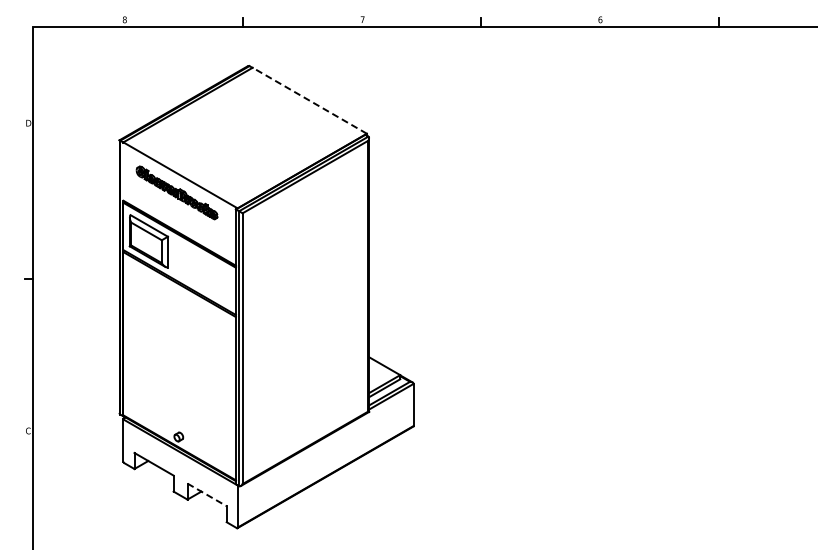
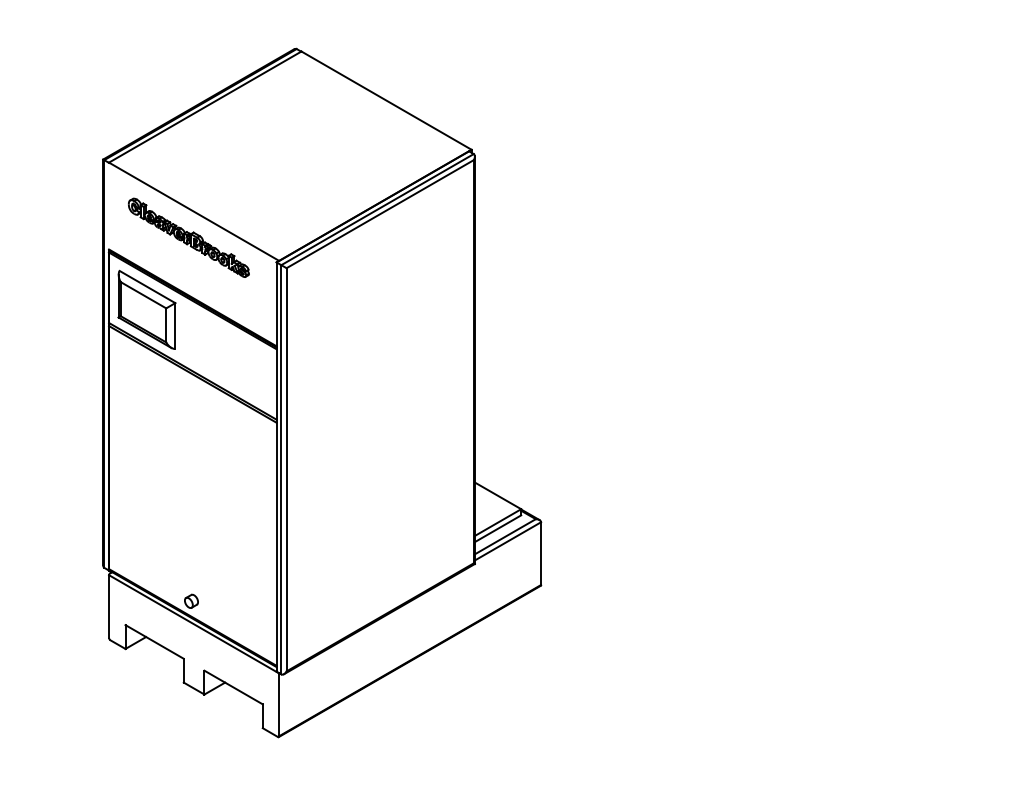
line: (309, 100) -> (386, 100), dashed -> solid
line: (207, 494) -> (234, 686), dashed -> solid

